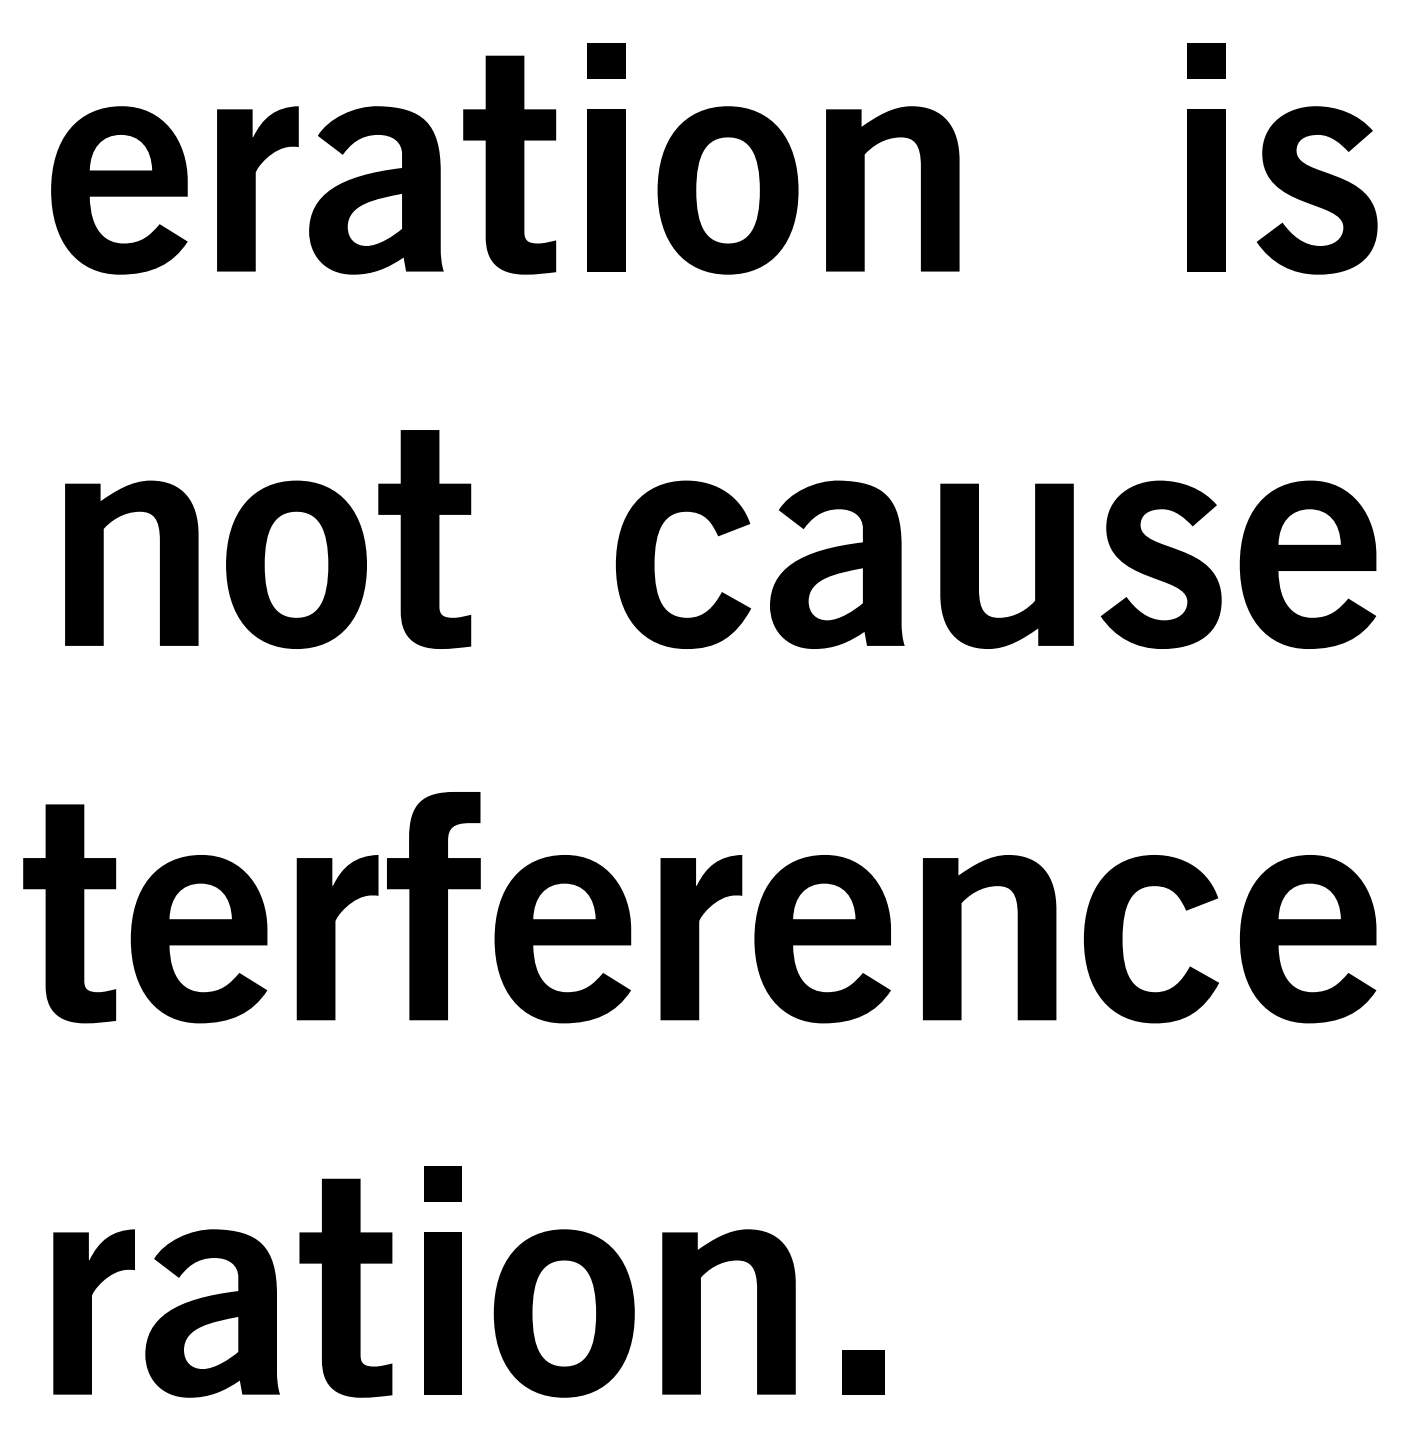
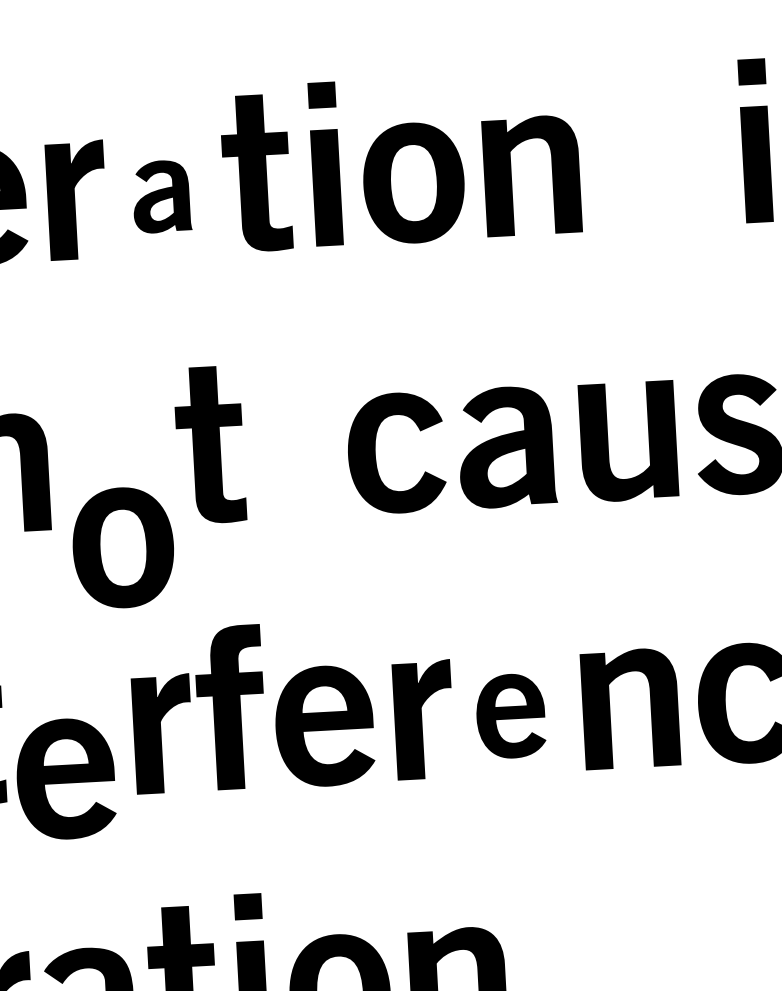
part: (376, 190) -> (161, 196), size x0.6
part: (296, 564) -> (123, 547), moved
part: (198, 939) -> (65, 779), moved
part: (822, 939) -> (510, 716), size x0.7

